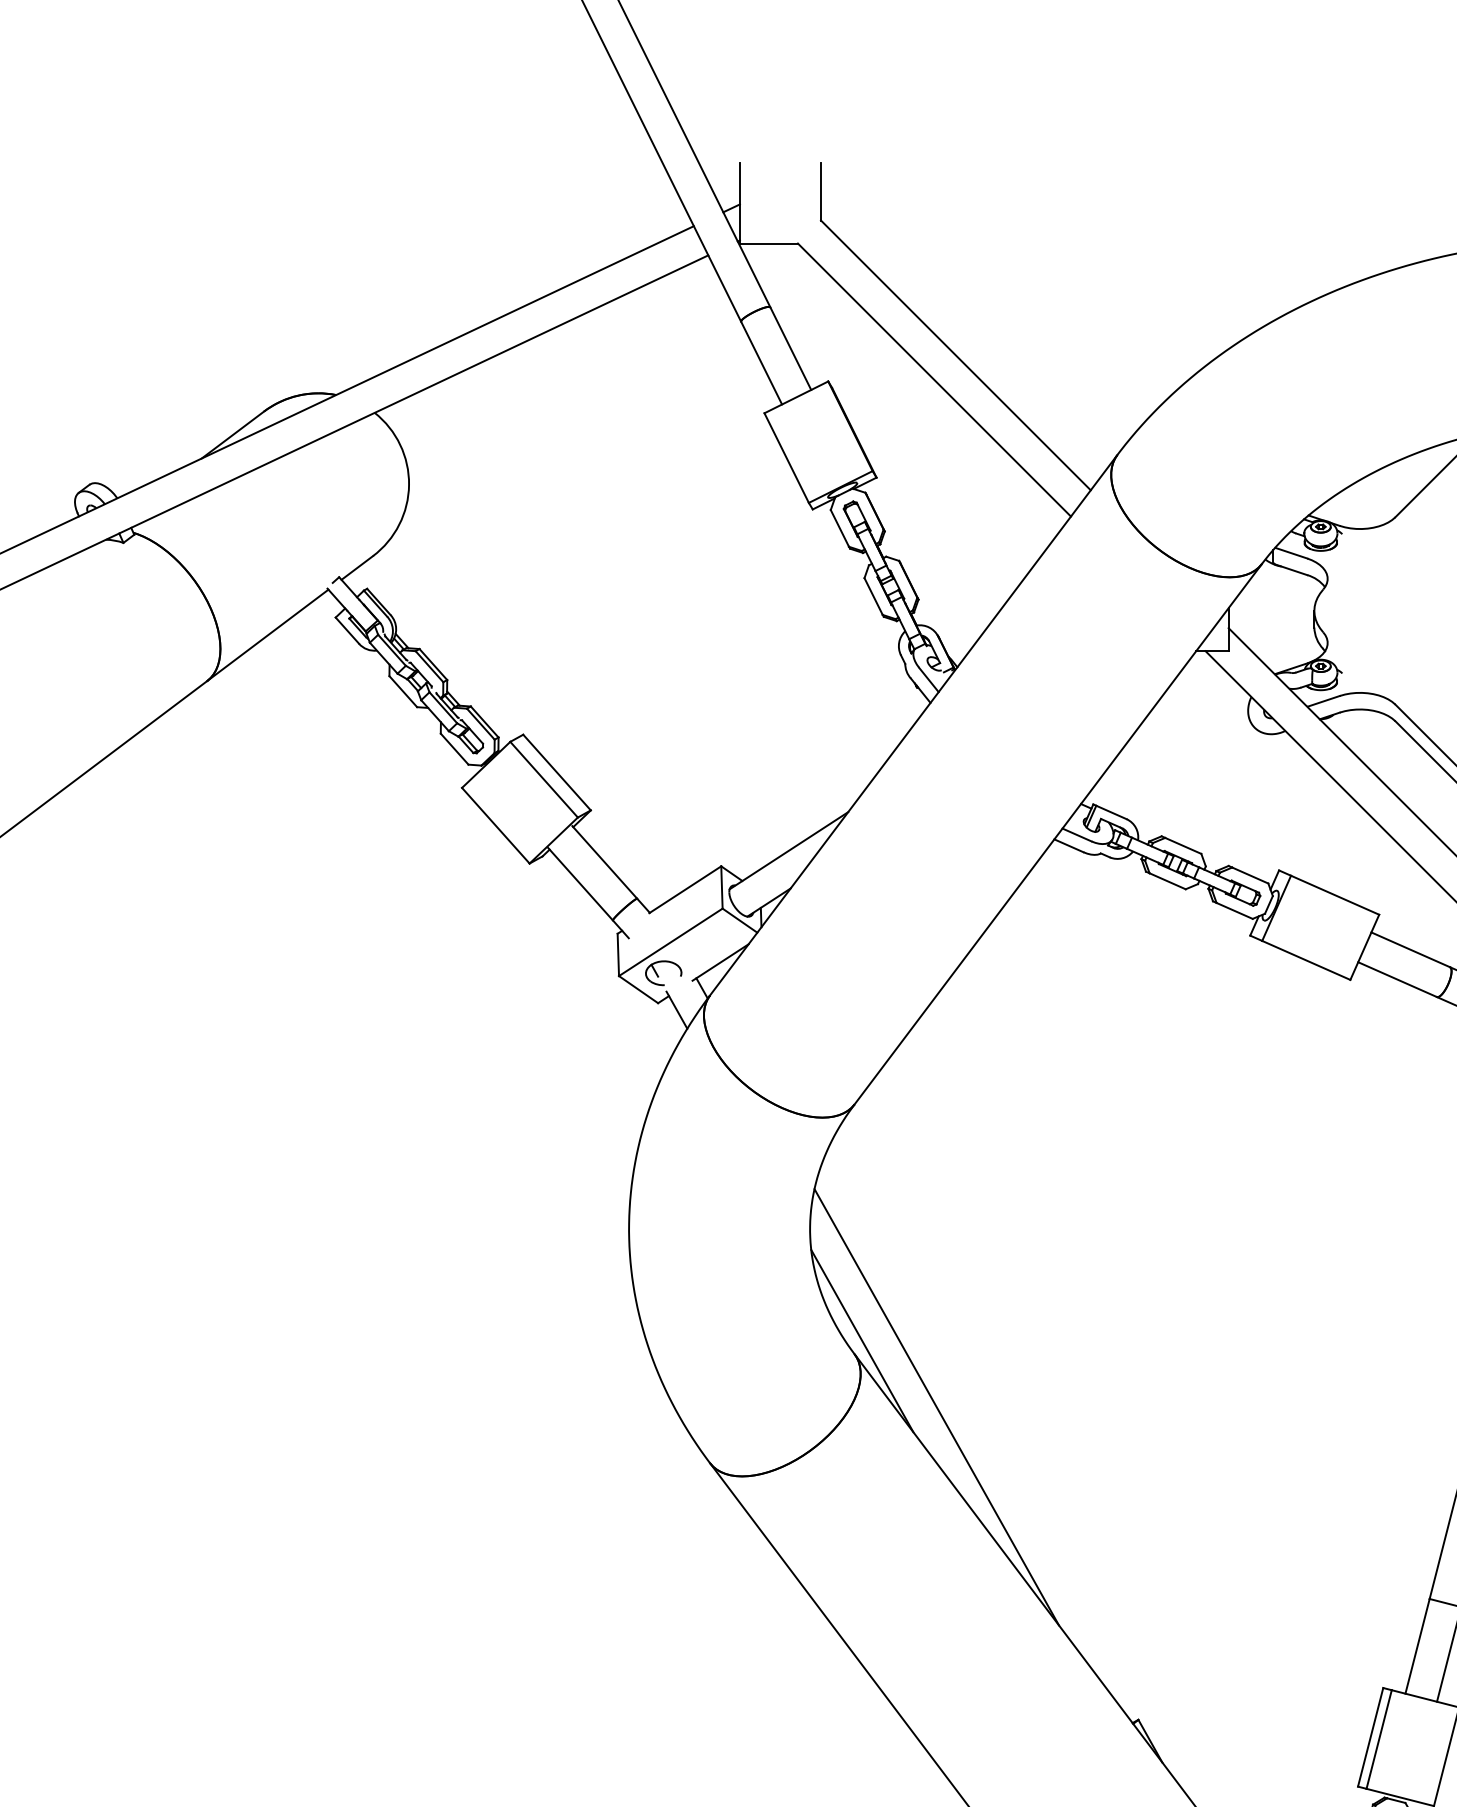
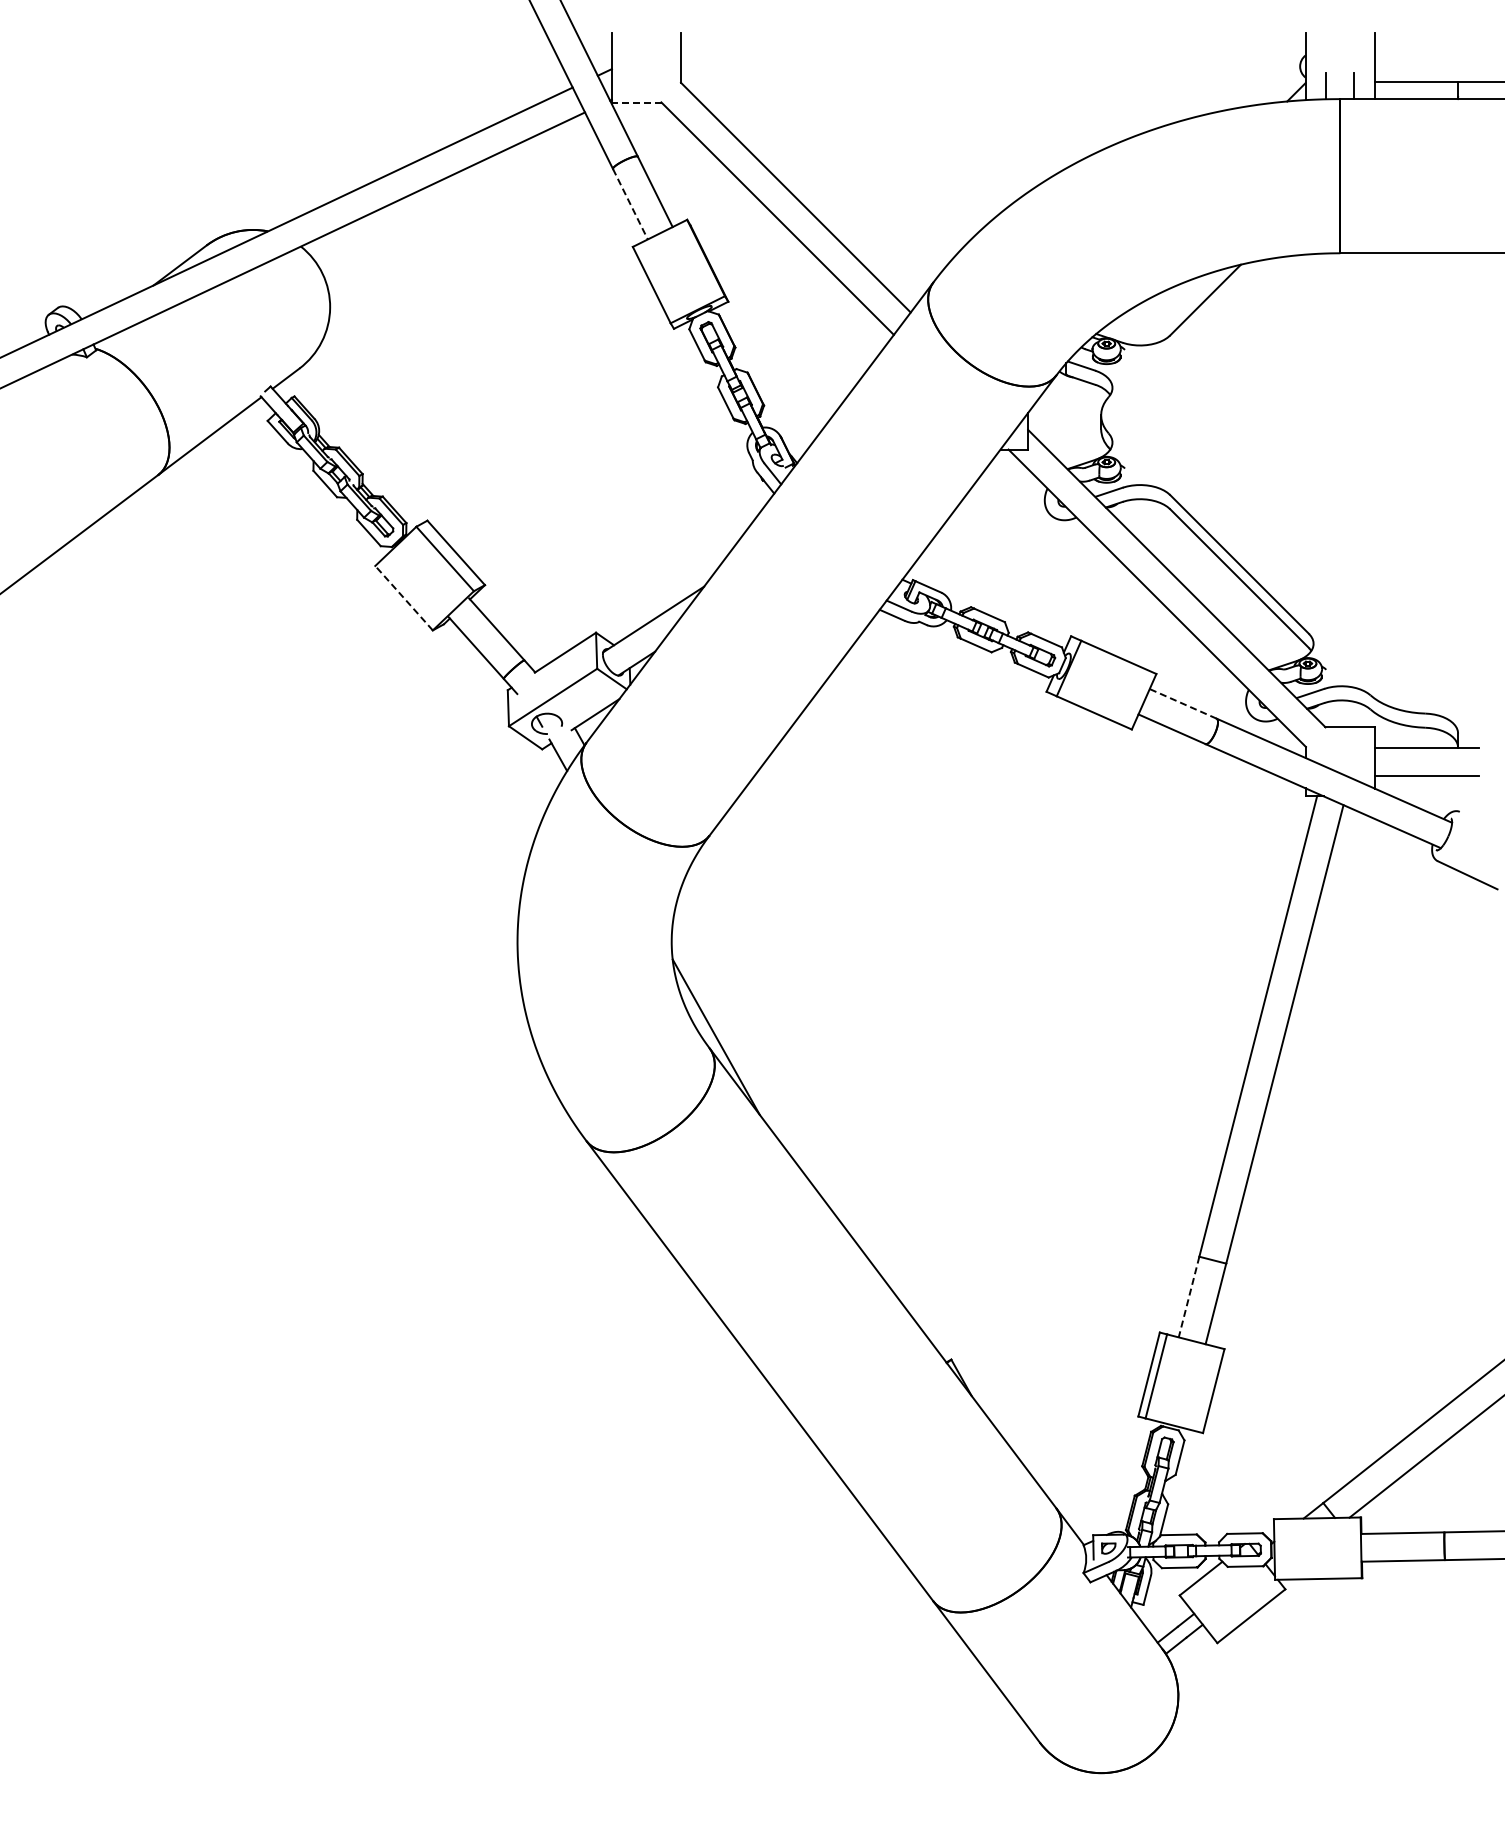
line: (768, 243) -> (636, 102), solid -> dashed
line: (761, 363) -> (630, 204), solid -> dashed
line: (495, 824) -> (403, 597), solid -> dashed
line: (1411, 949) -> (1183, 703), solid -> dashed
line: (936, 1407) -> (779, 1093), removed
line: (1418, 1646) -> (1189, 1297), solid -> dashed

